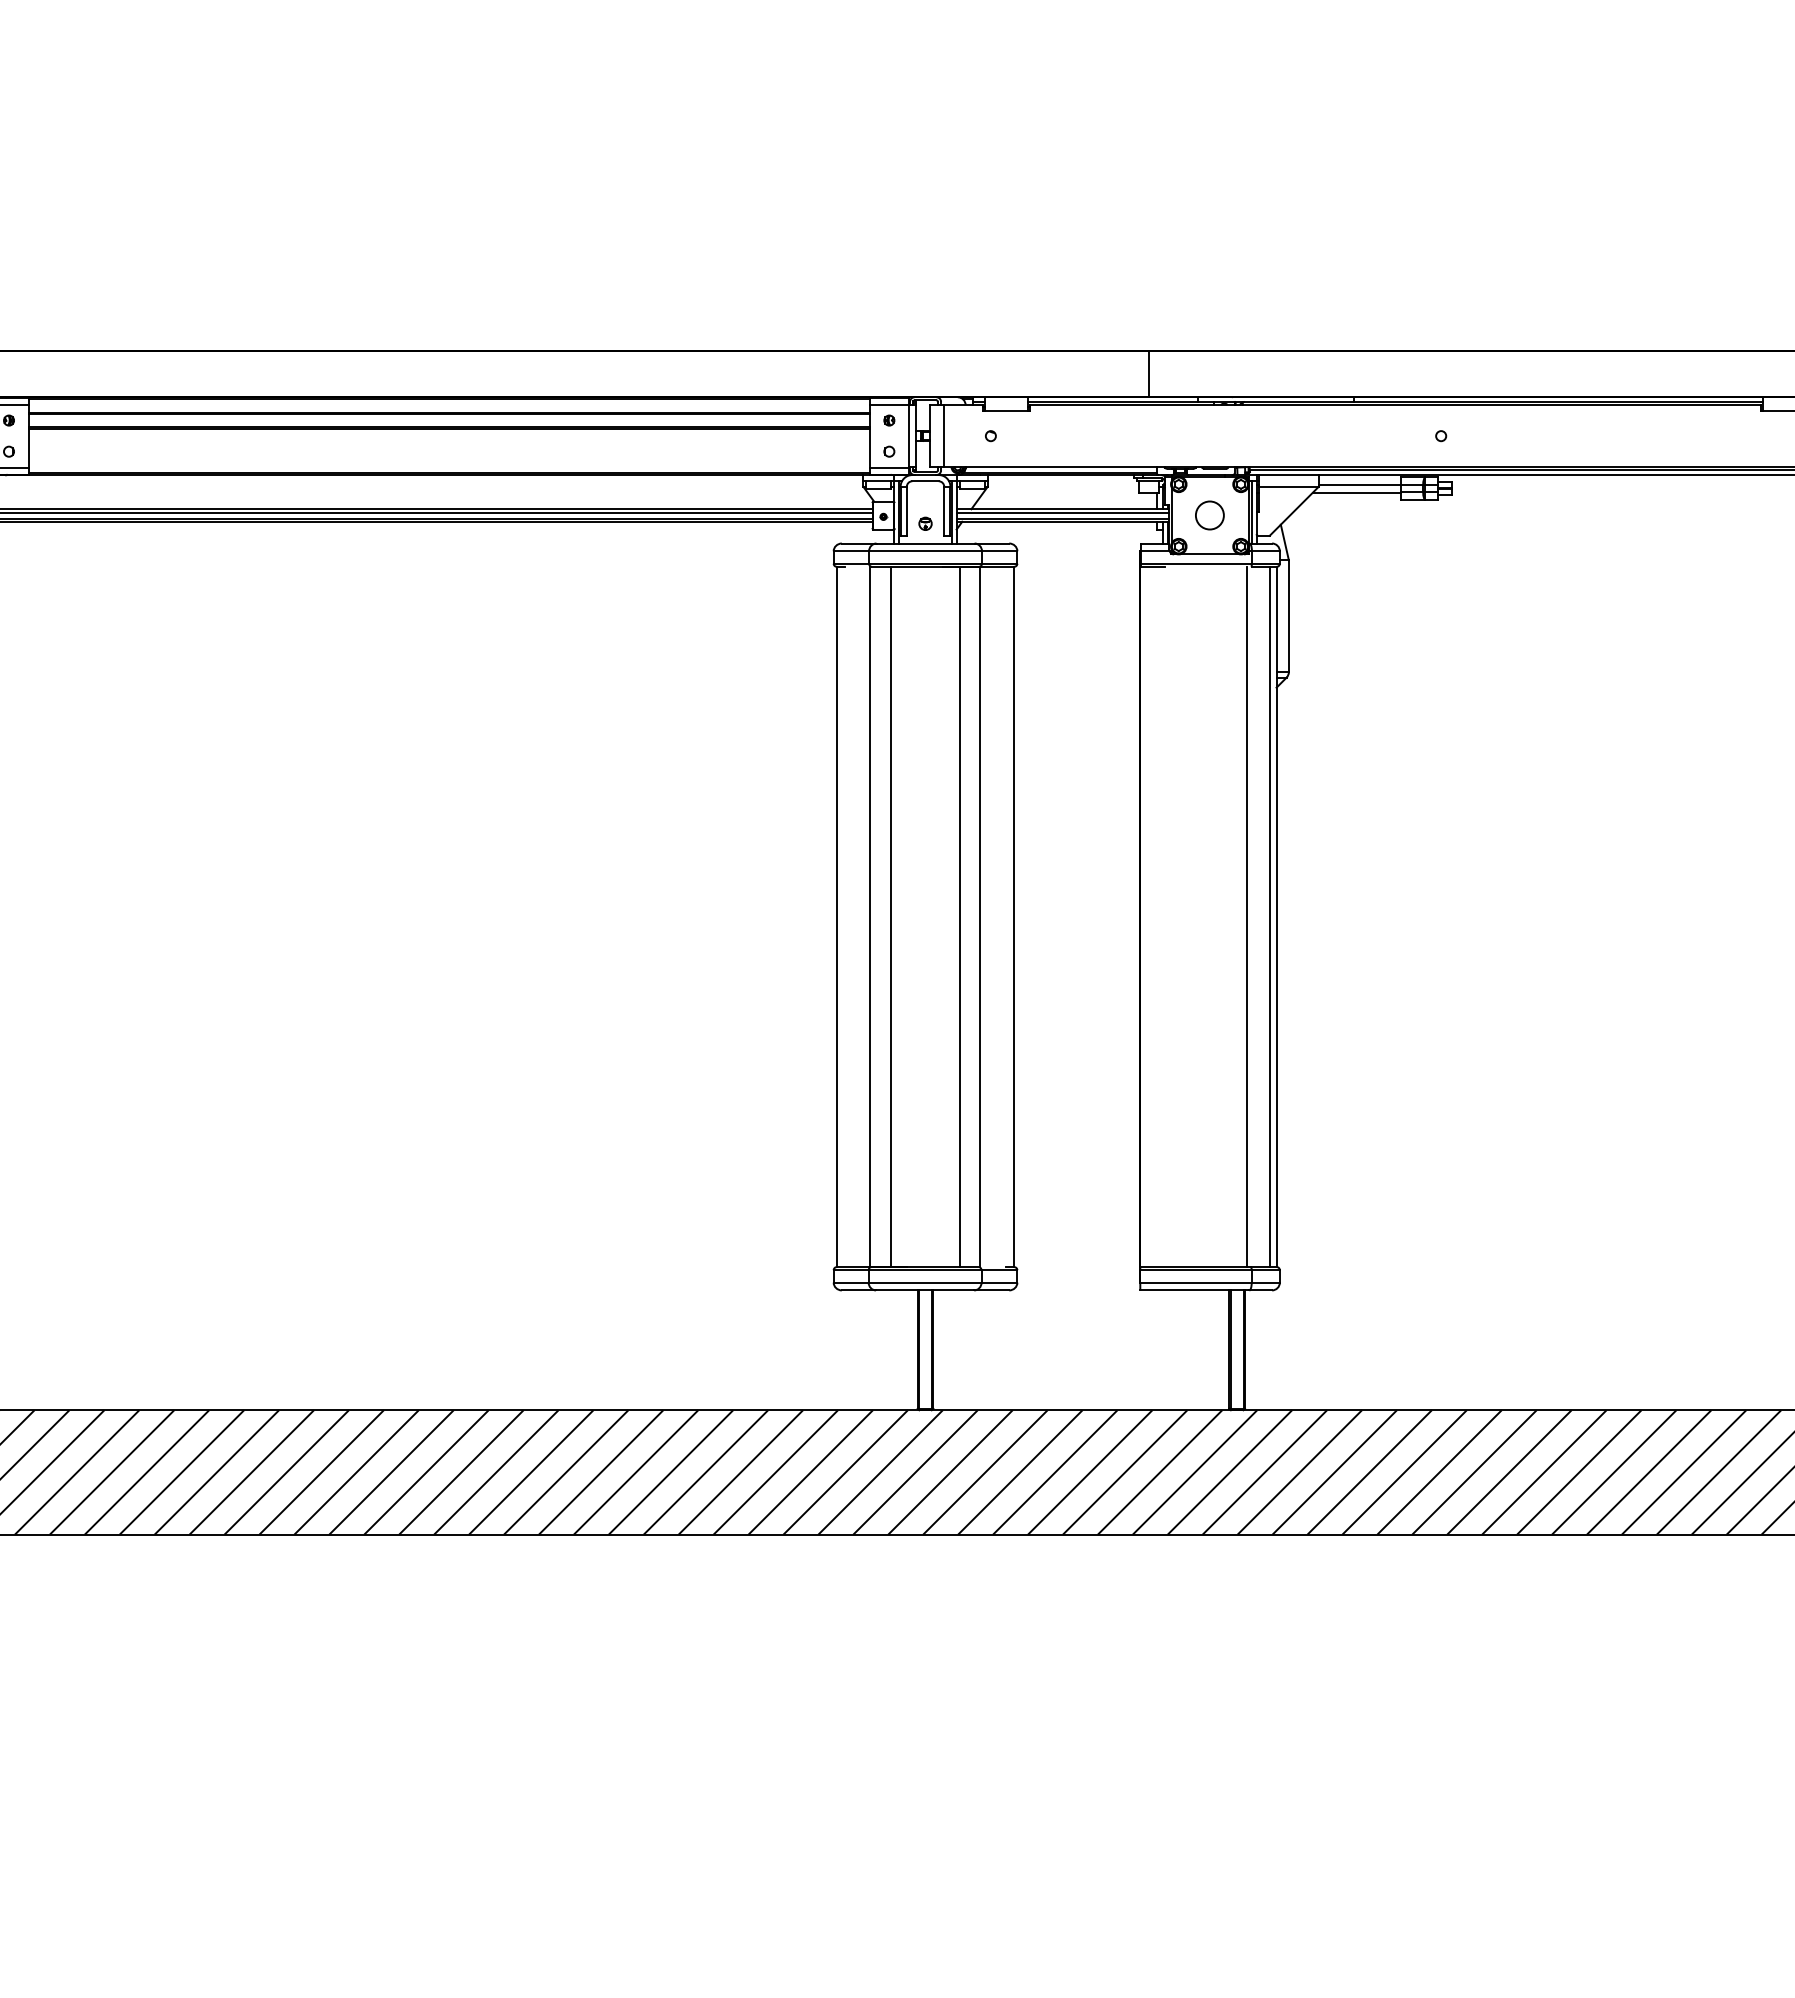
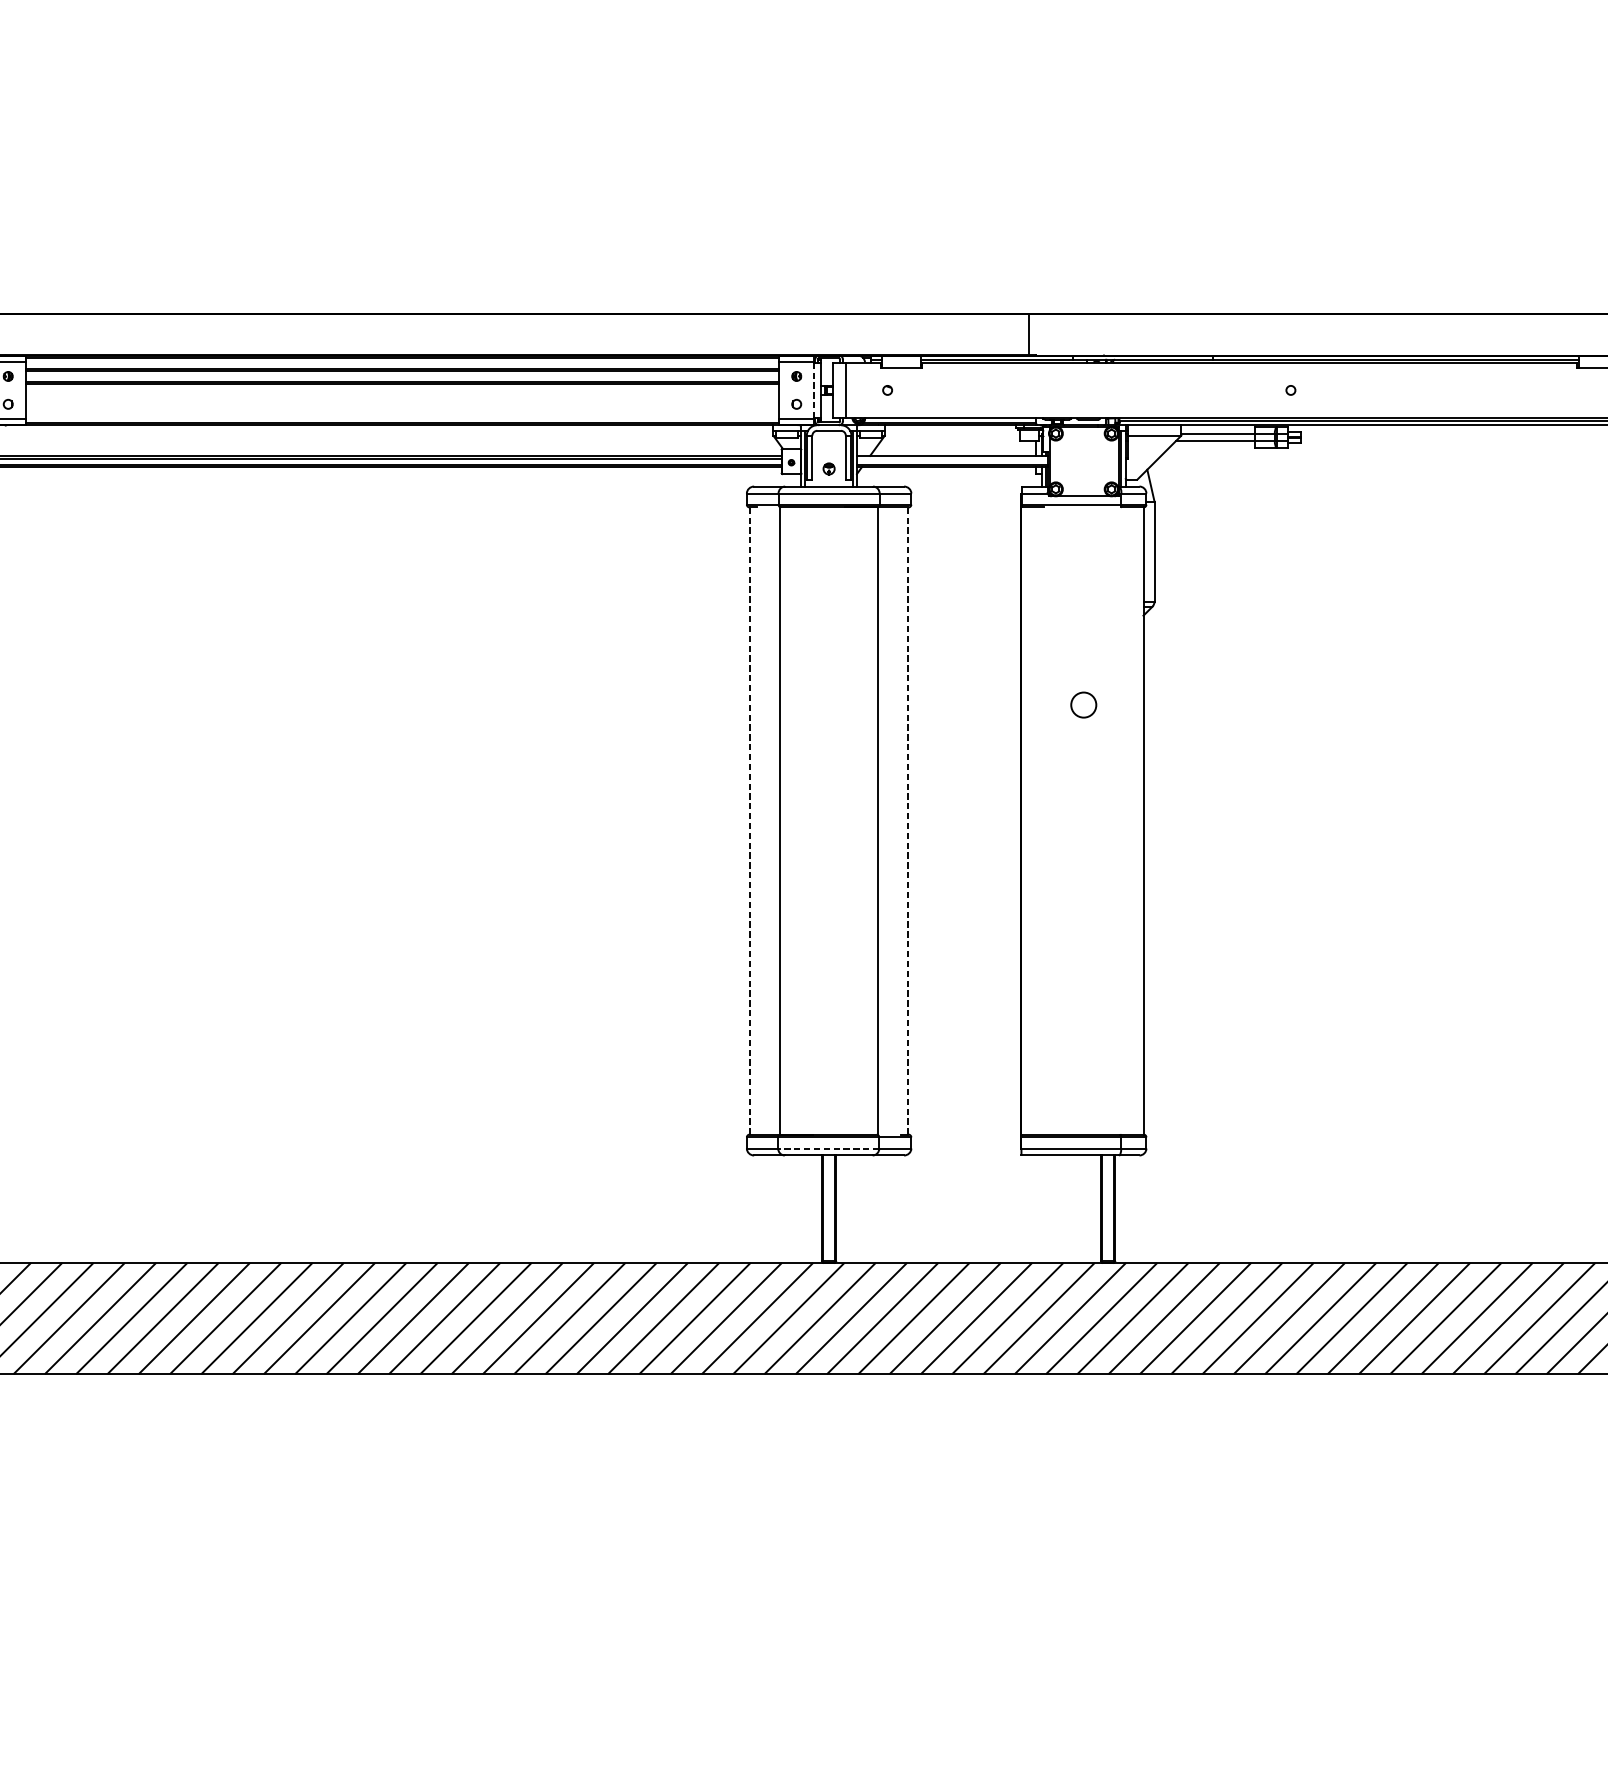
line: (909, 435) -> (814, 389), solid -> dashed
line: (1062, 512) -> (951, 458), removed
circle: (1209, 515) -> (1083, 705), moved
line: (836, 916) -> (749, 820), solid -> dashed
line: (890, 916) -> (797, 820), removed
line: (959, 916) -> (859, 820), removed
line: (1014, 916) -> (908, 820), solid -> dashed
line: (1247, 916) -> (1117, 820), removed
line: (1269, 916) -> (1137, 820), removed
line: (924, 1282) -> (828, 1148), solid -> dashed

